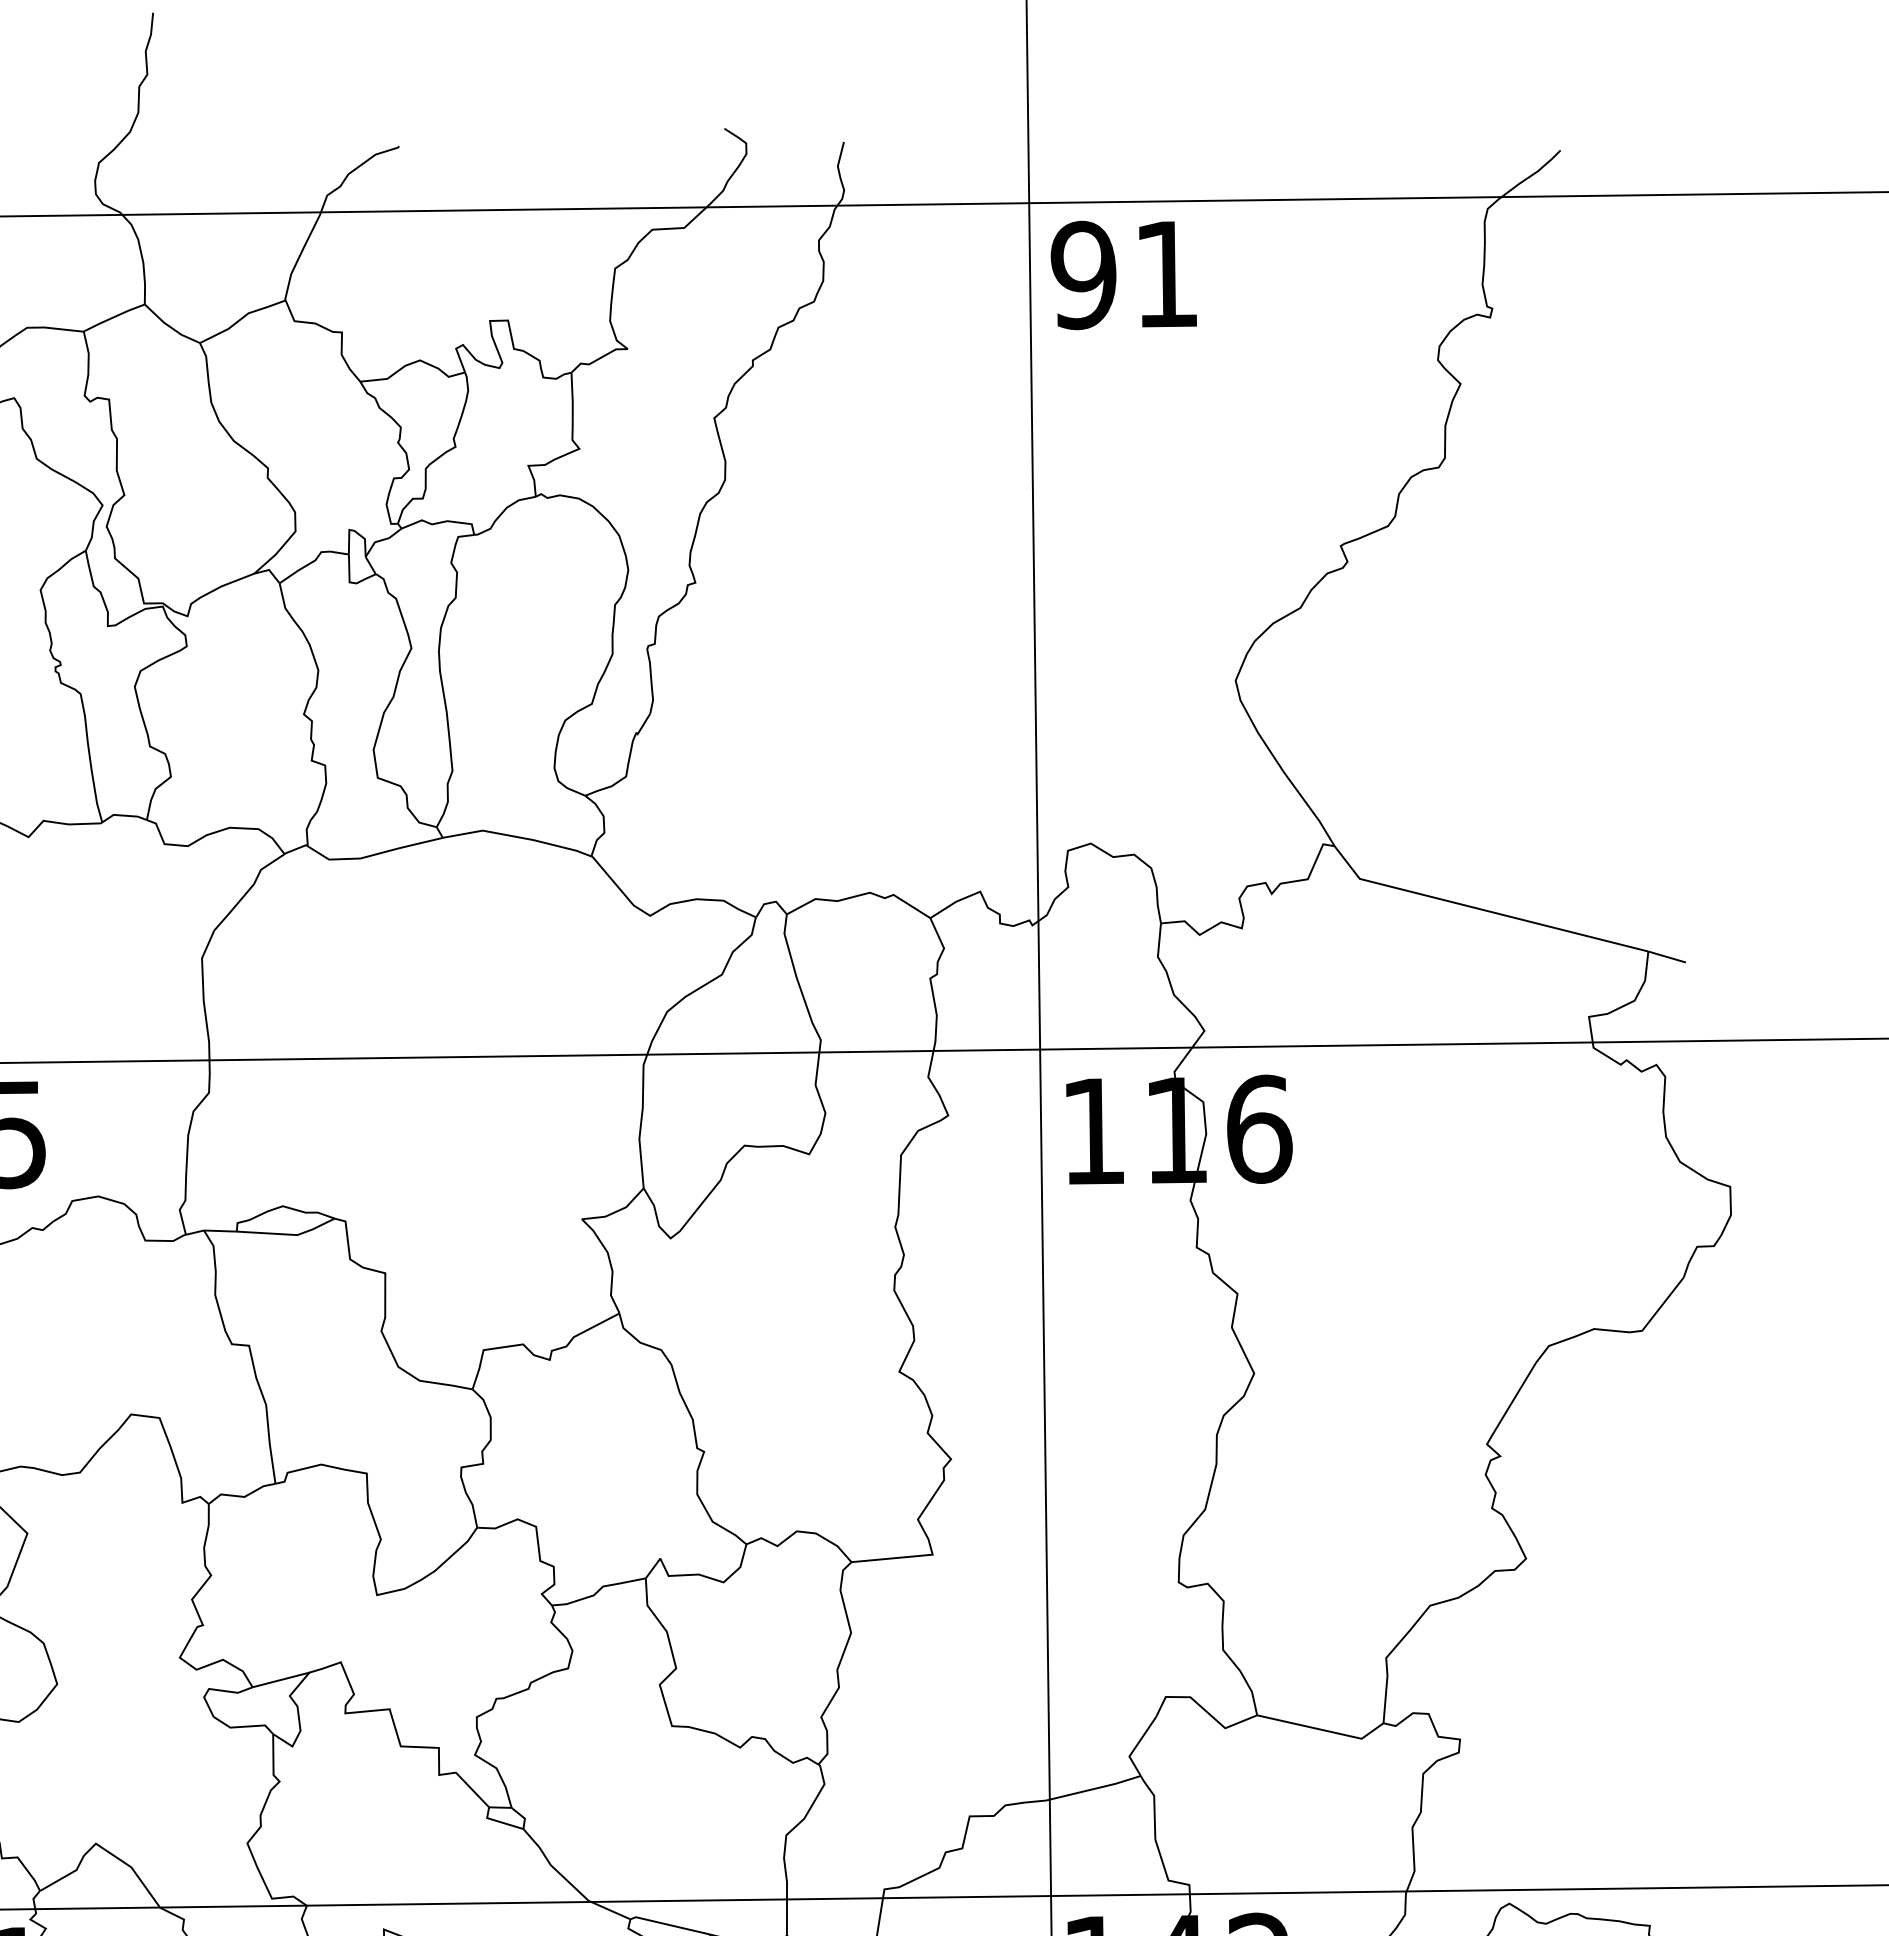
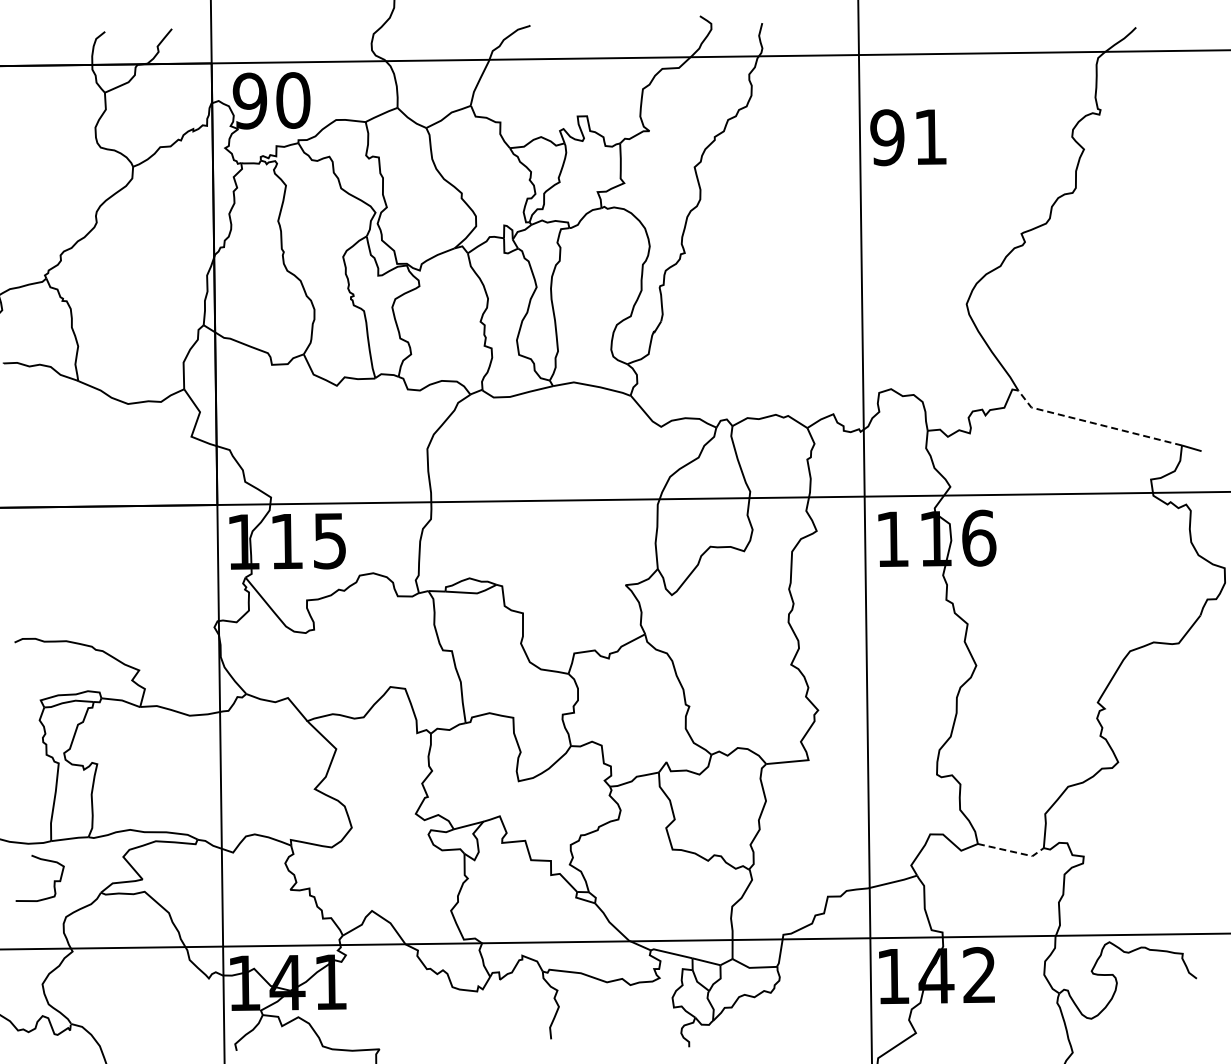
text: (1124, 274) -> (908, 137), moved
line: (1482, 909) -> (1095, 423), solid -> dashed
line: (1323, 1729) -> (1012, 851), solid -> dashed

